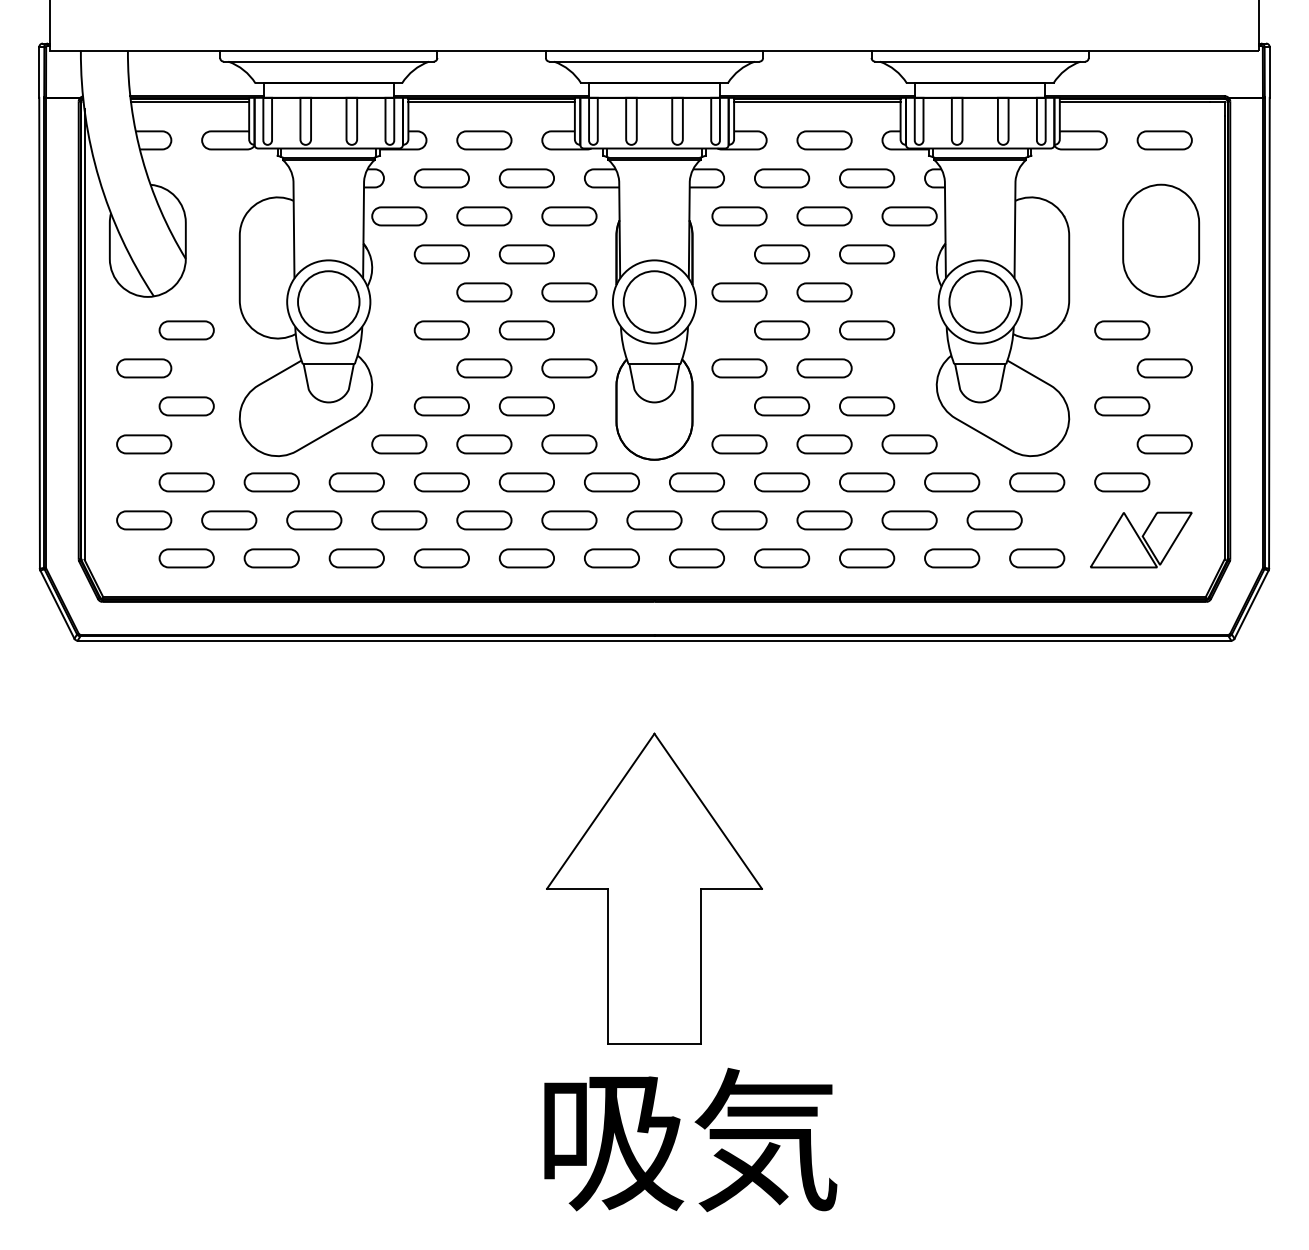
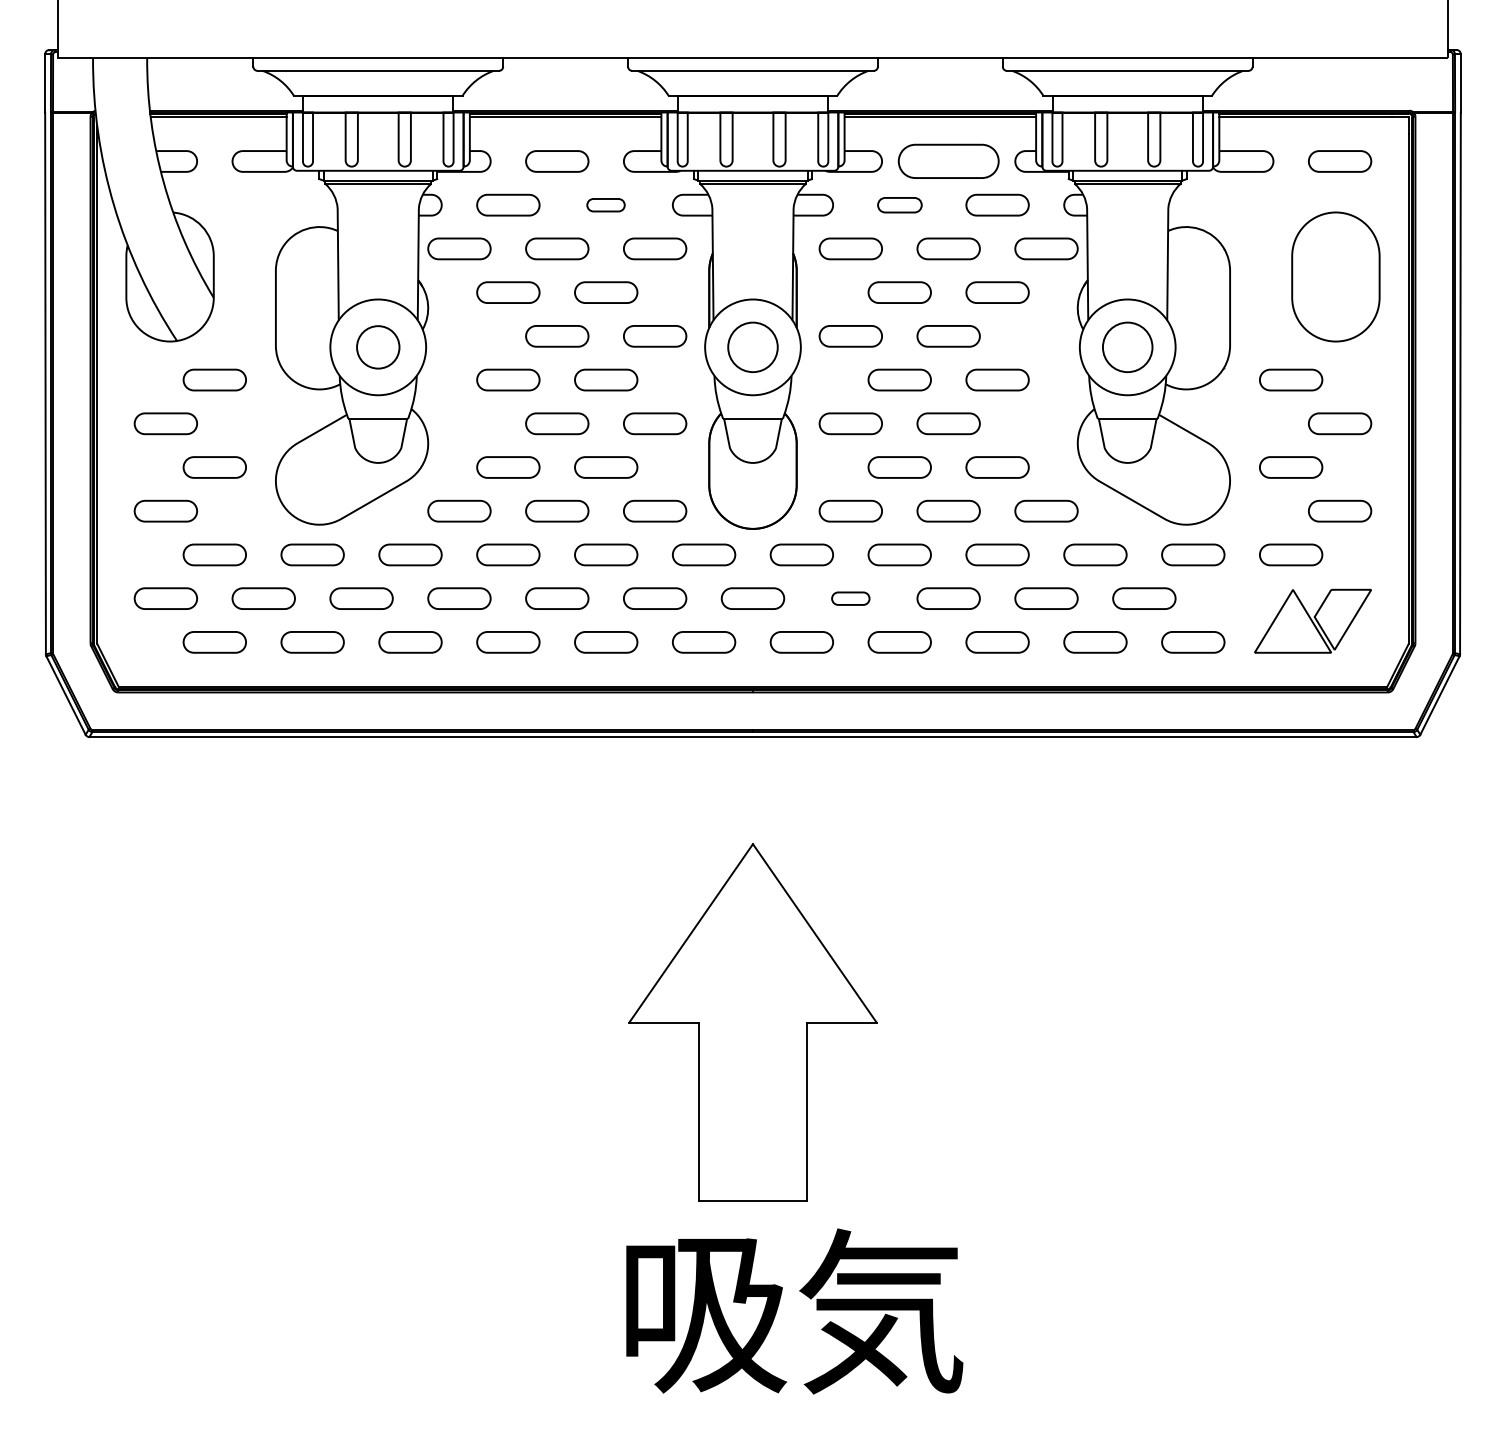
part: (824, 140) -> (948, 161), size x1.6
part: (526, 178) -> (605, 205), size x0.6
part: (782, 178) -> (900, 205), size x0.7
circle: (328, 301) -> (377, 346), size x0.6
circle: (654, 301) -> (753, 346), size x0.7
circle: (979, 301) -> (1126, 346), size x0.7
part: (739, 520) -> (850, 598), size x0.6

